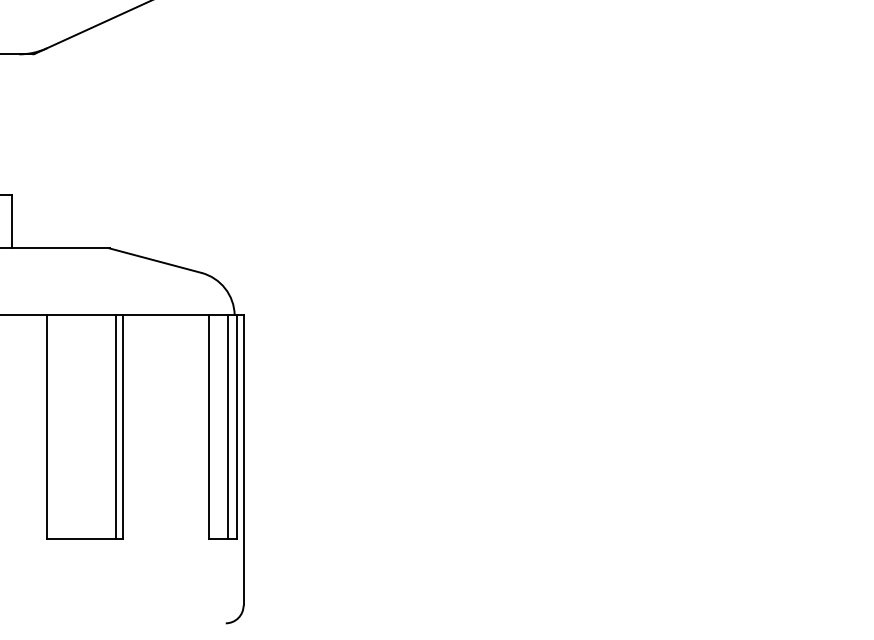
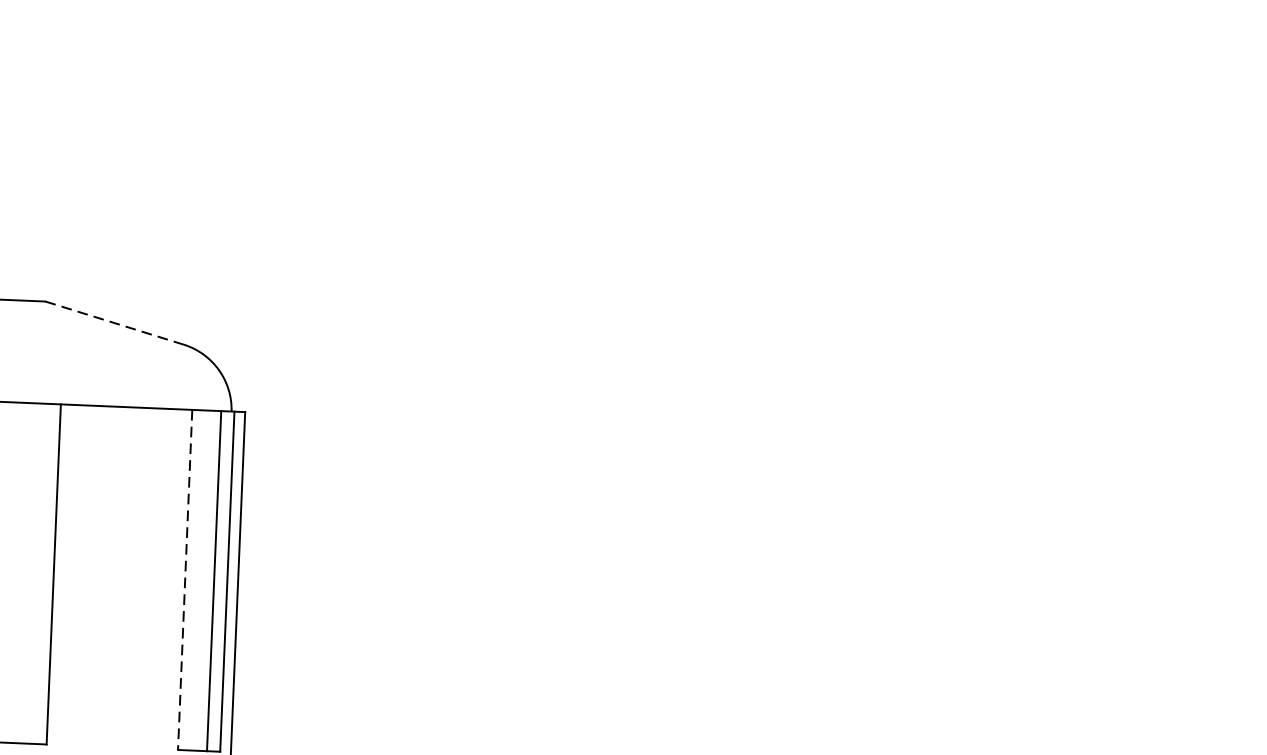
line: (155, 260) -> (114, 322), solid -> dashed
line: (116, 426) -> (44, 573), removed
line: (208, 426) -> (184, 579), solid -> dashed

